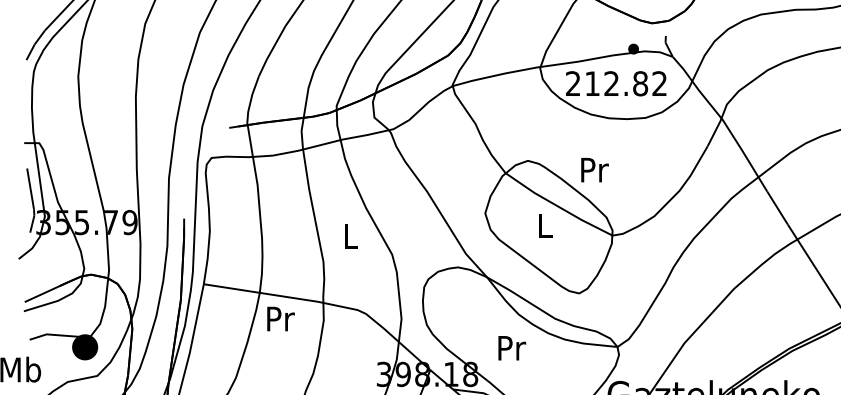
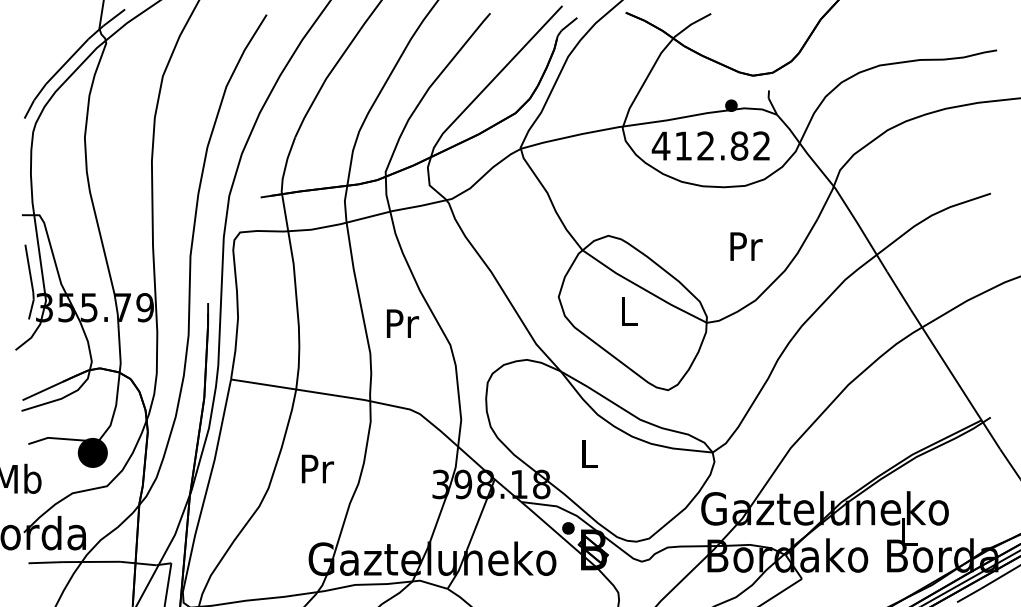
text: (572, 83) -> (660, 145), 212.82 -> 412.82
text: (595, 170) -> (746, 246), moved
text: (351, 236) -> (402, 323), L -> Pr
text: (280, 318) -> (317, 468), moved
text: (512, 347) -> (590, 453), Pr -> L

